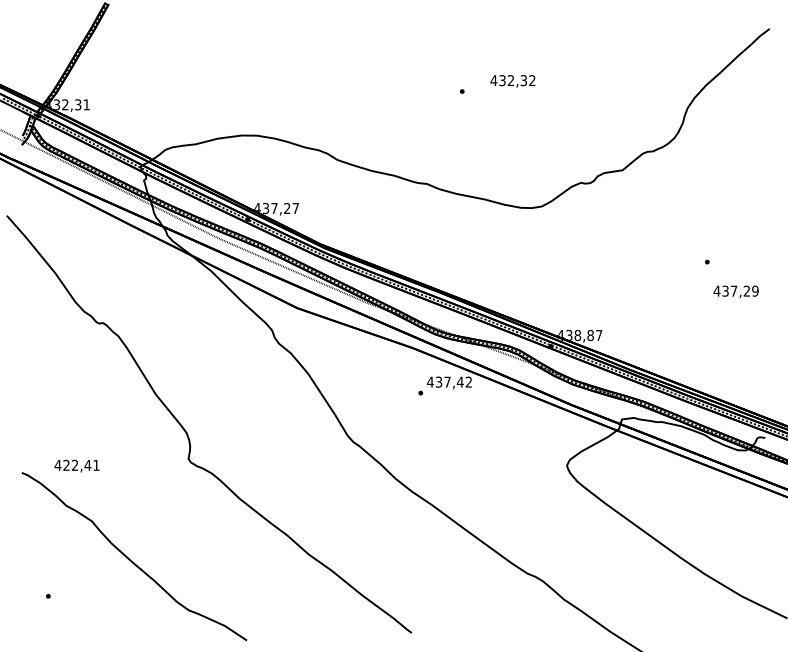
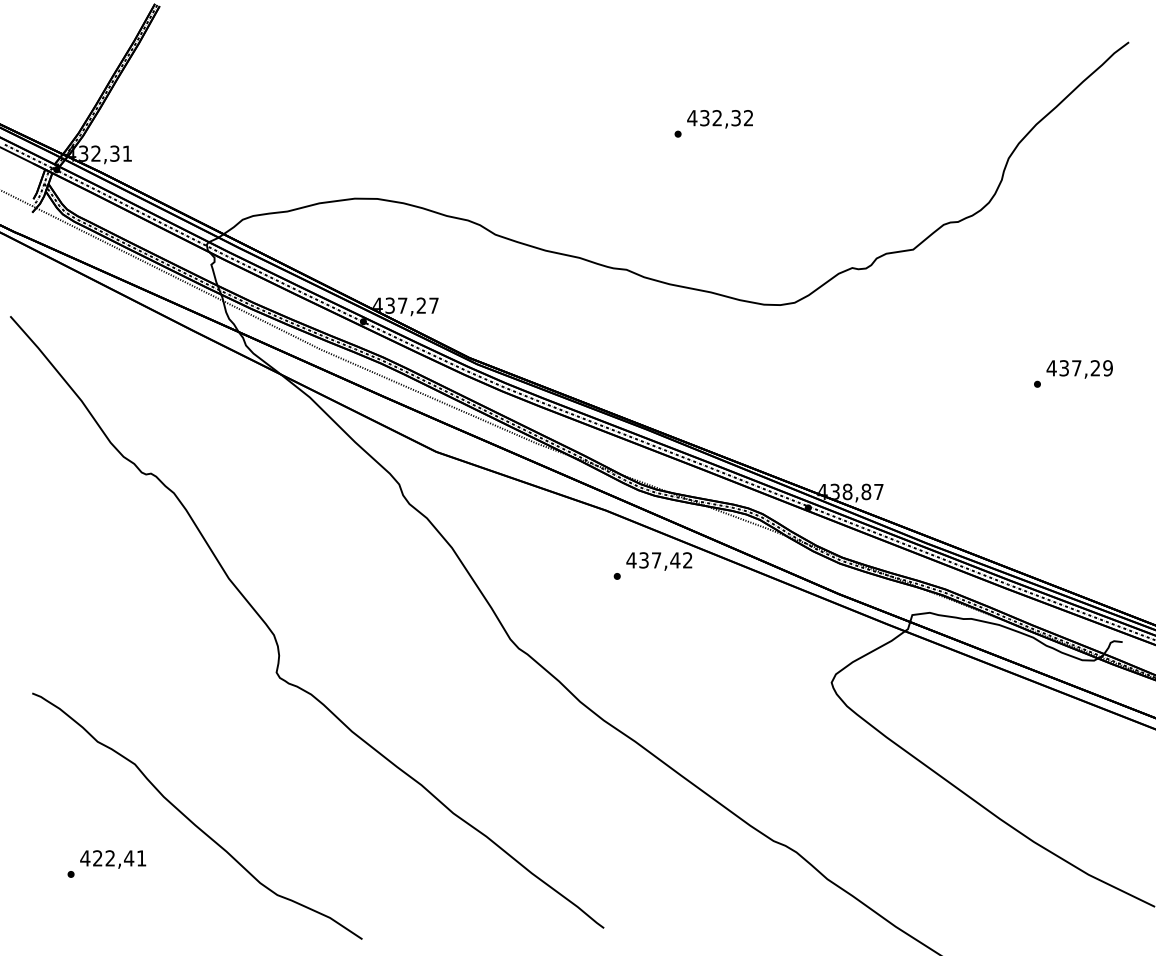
text: (512, 81) -> (719, 119), moved
text: (735, 291) -> (1078, 368), moved
text: (76, 465) -> (112, 858), moved

